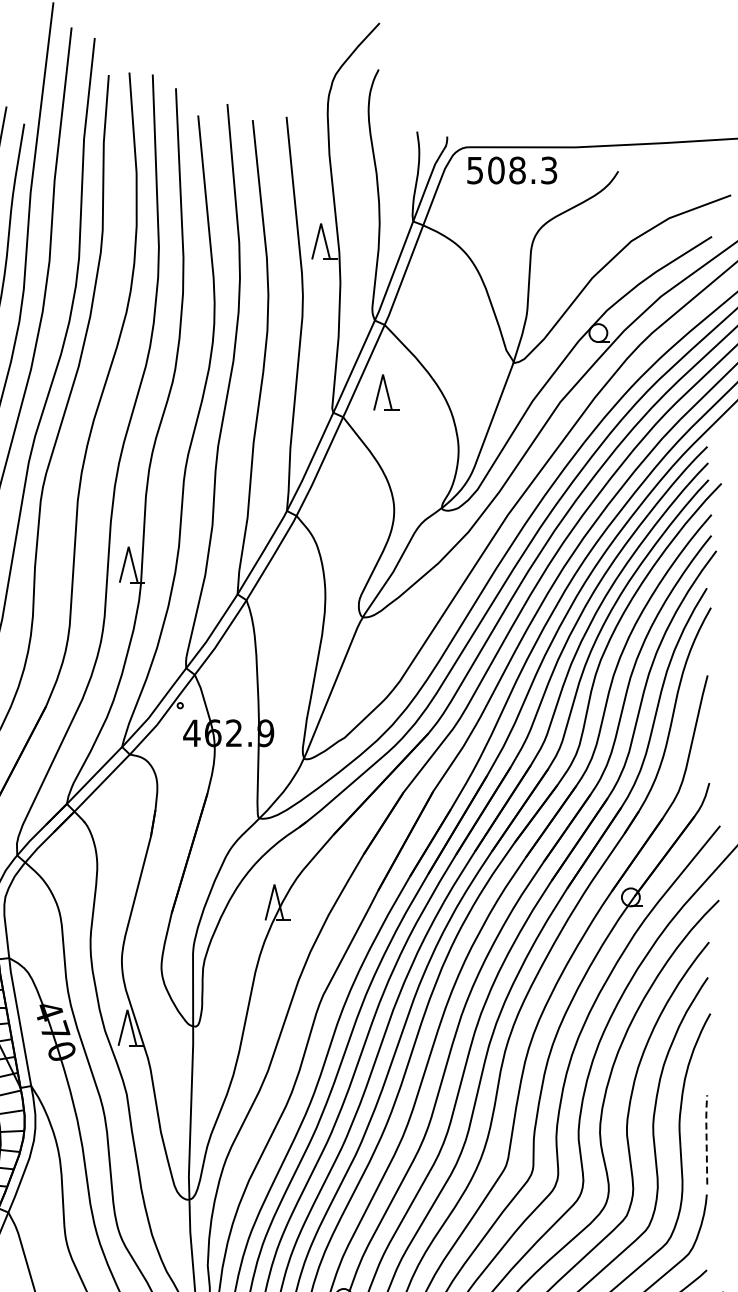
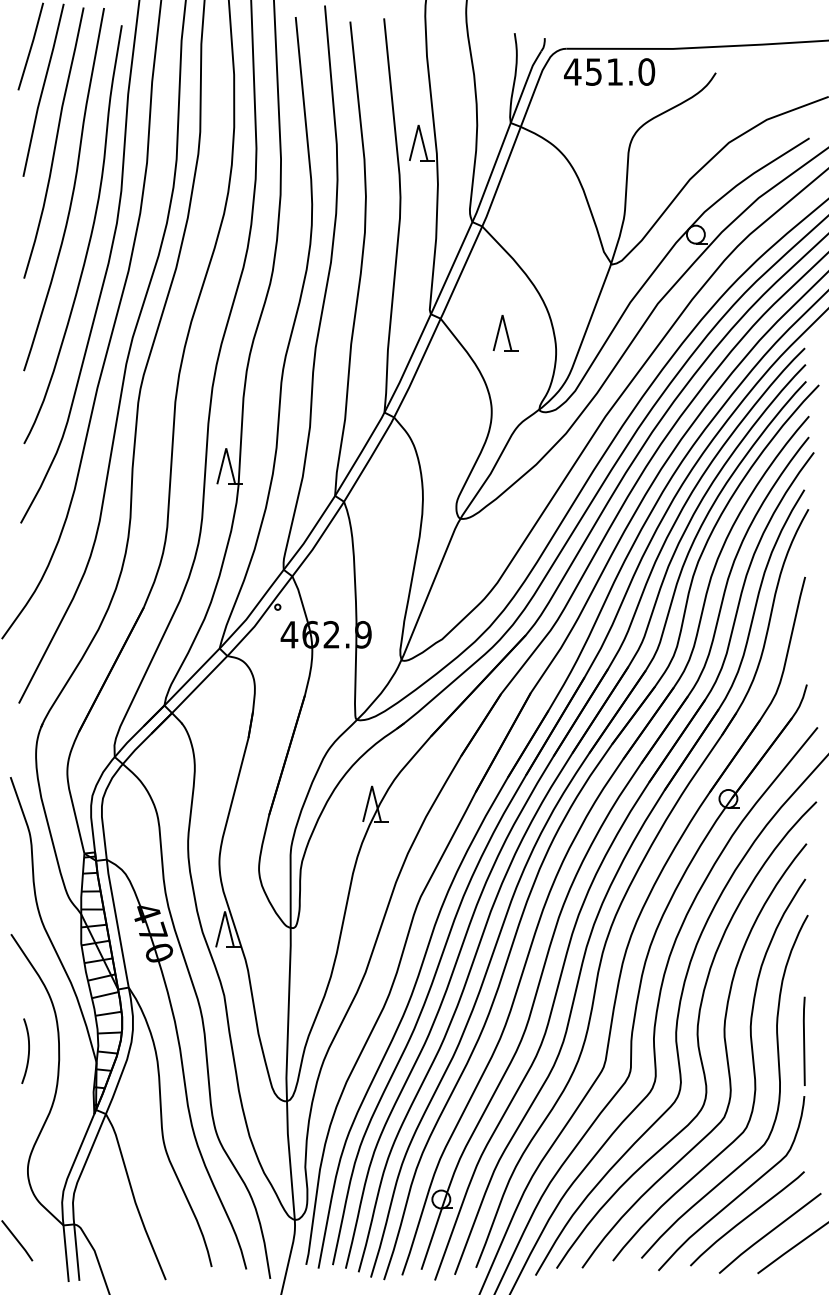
text: (511, 169) -> (609, 71), 508.3 -> 451.0
part: (385, 392) -> (505, 333), moved
line: (706, 1137) -> (804, 1039), dashed -> solid

